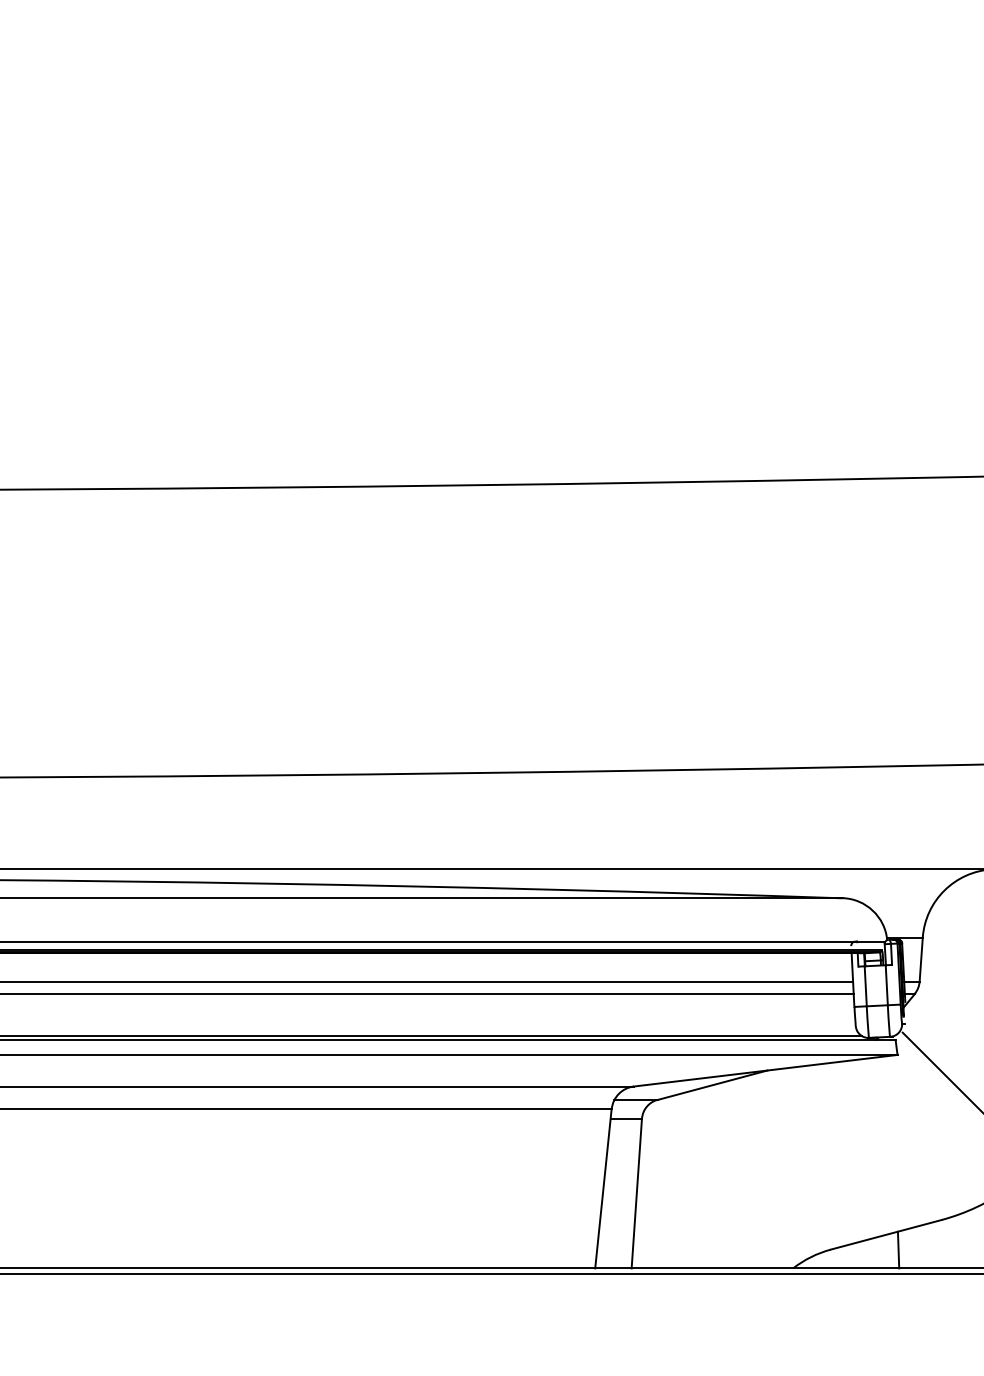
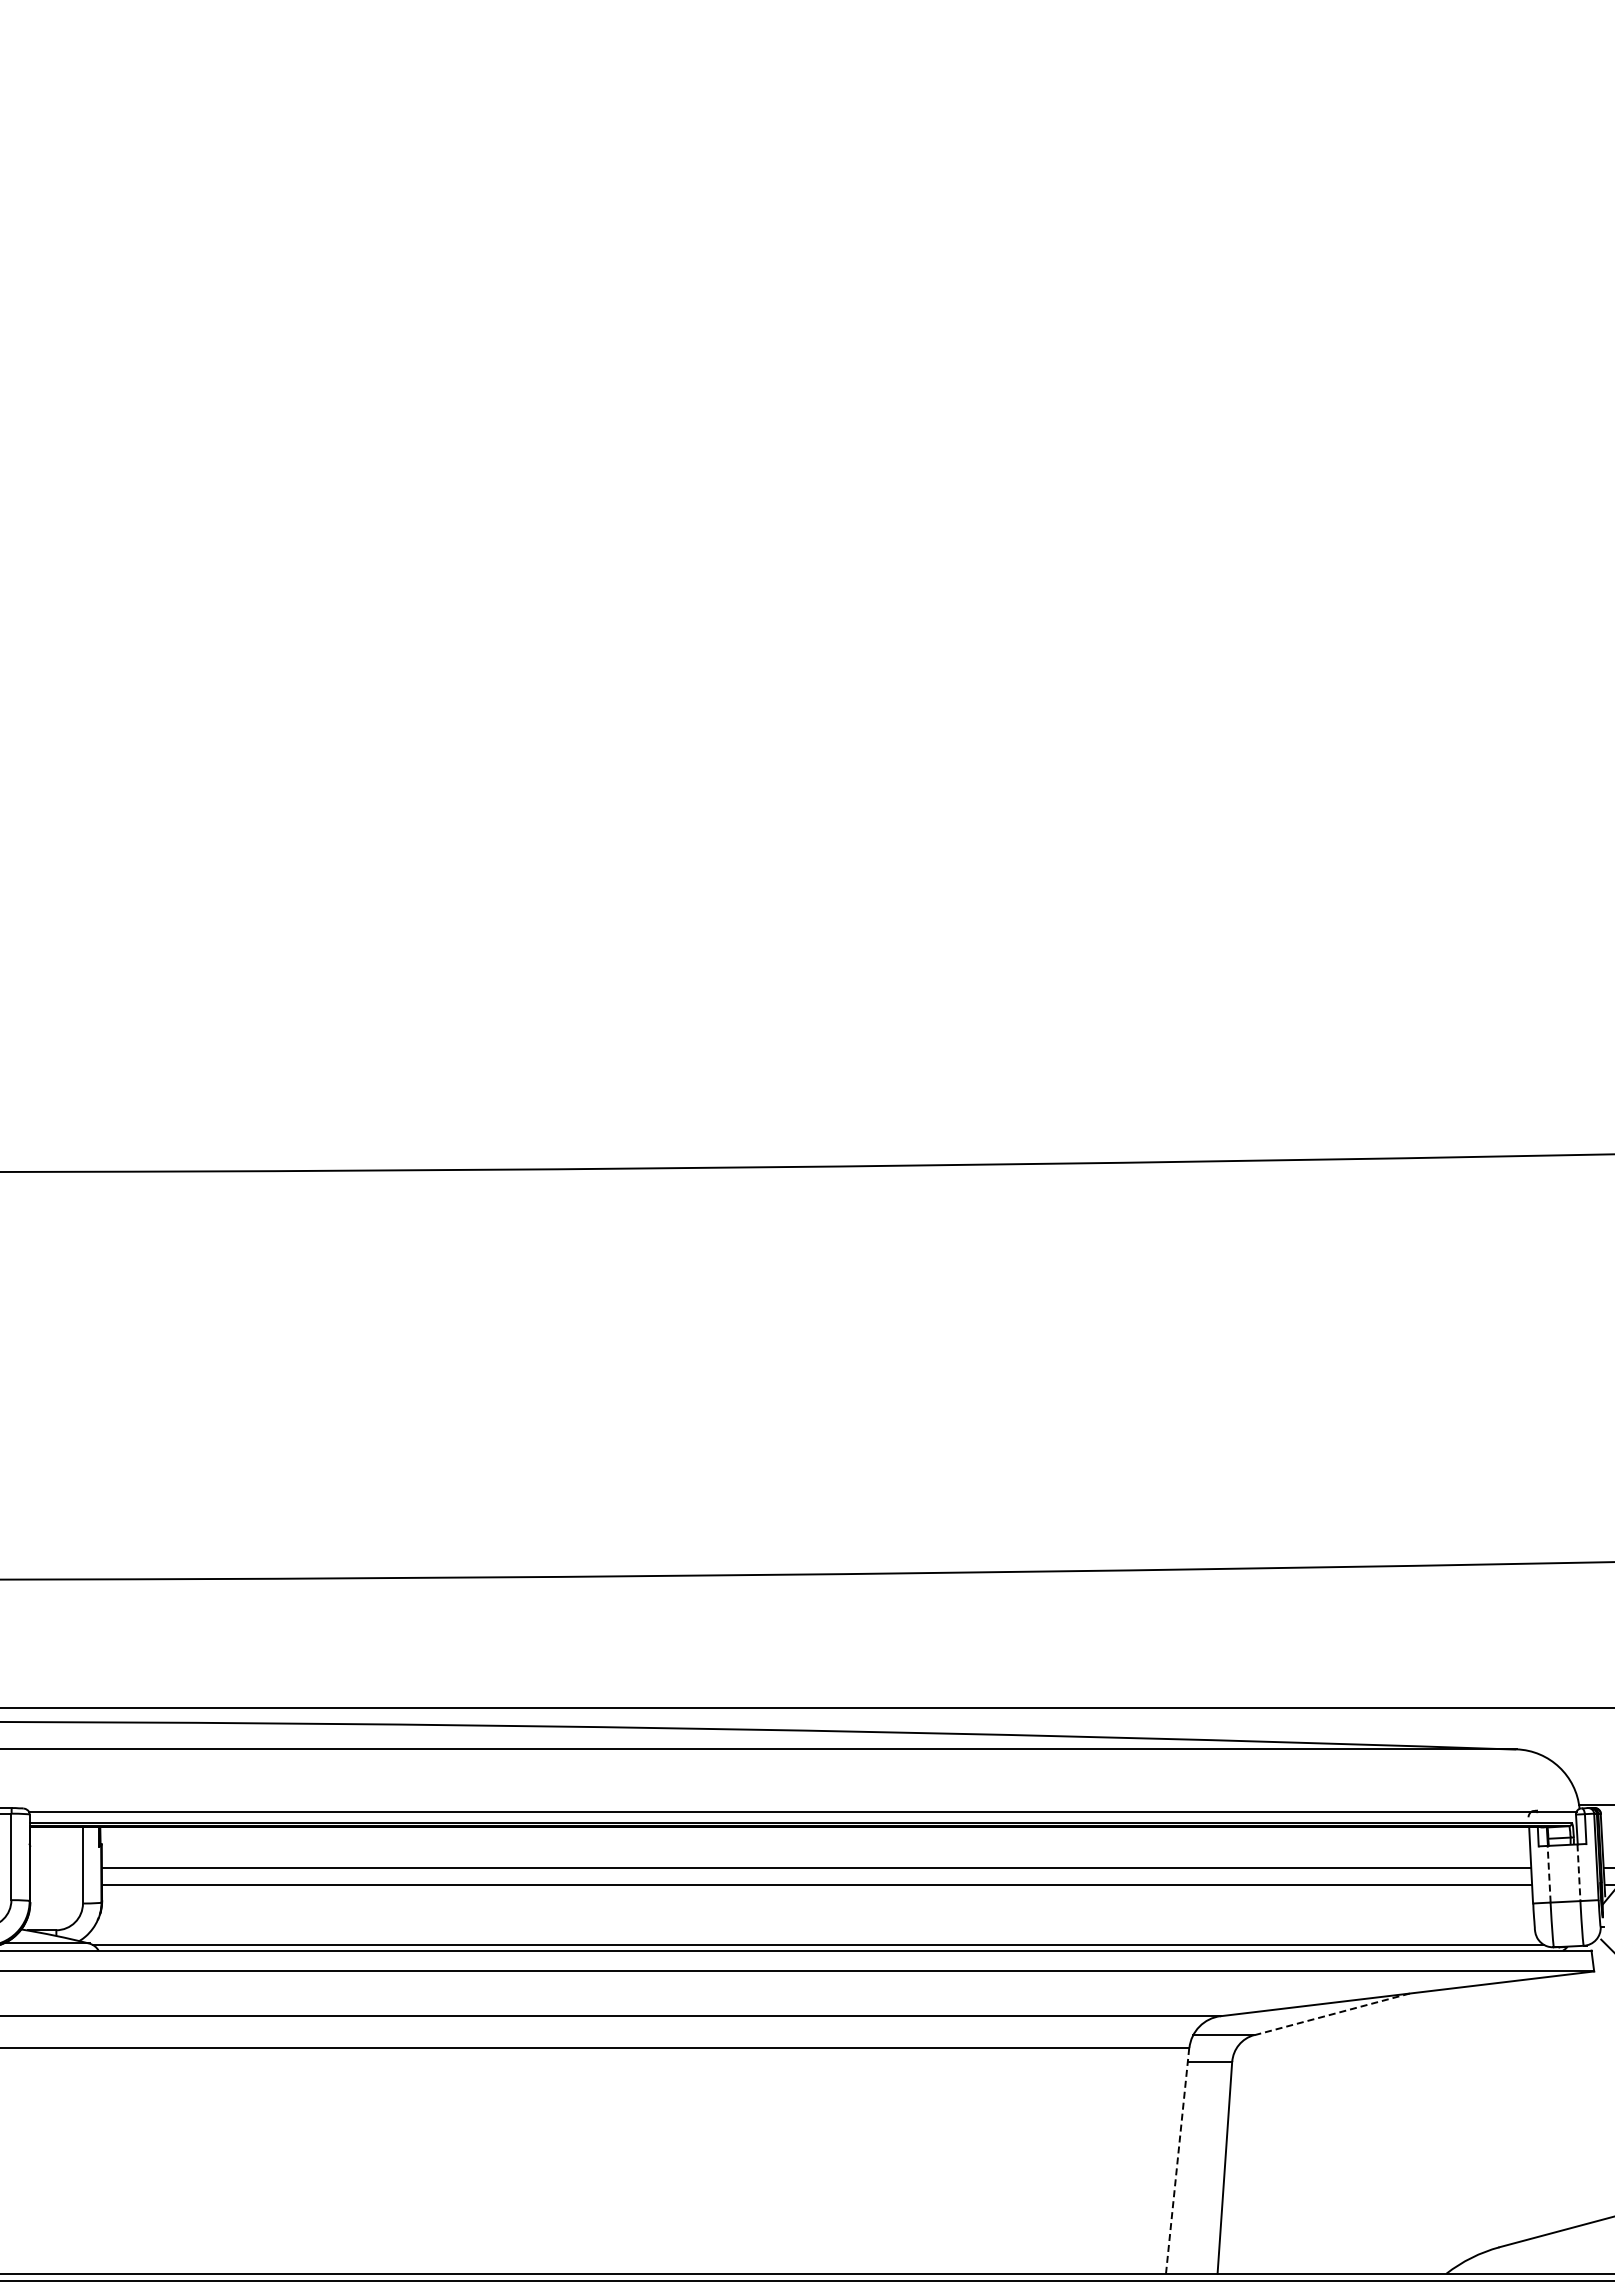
line: (865, 985) -> (1549, 1873), solid -> dashed
line: (886, 985) -> (1578, 1873), solid -> dashed
line: (712, 1085) -> (1332, 2014), solid -> dashed
line: (603, 1188) -> (1177, 2160), solid -> dashed
line: (898, 1249) -> (1595, 2247), removed

